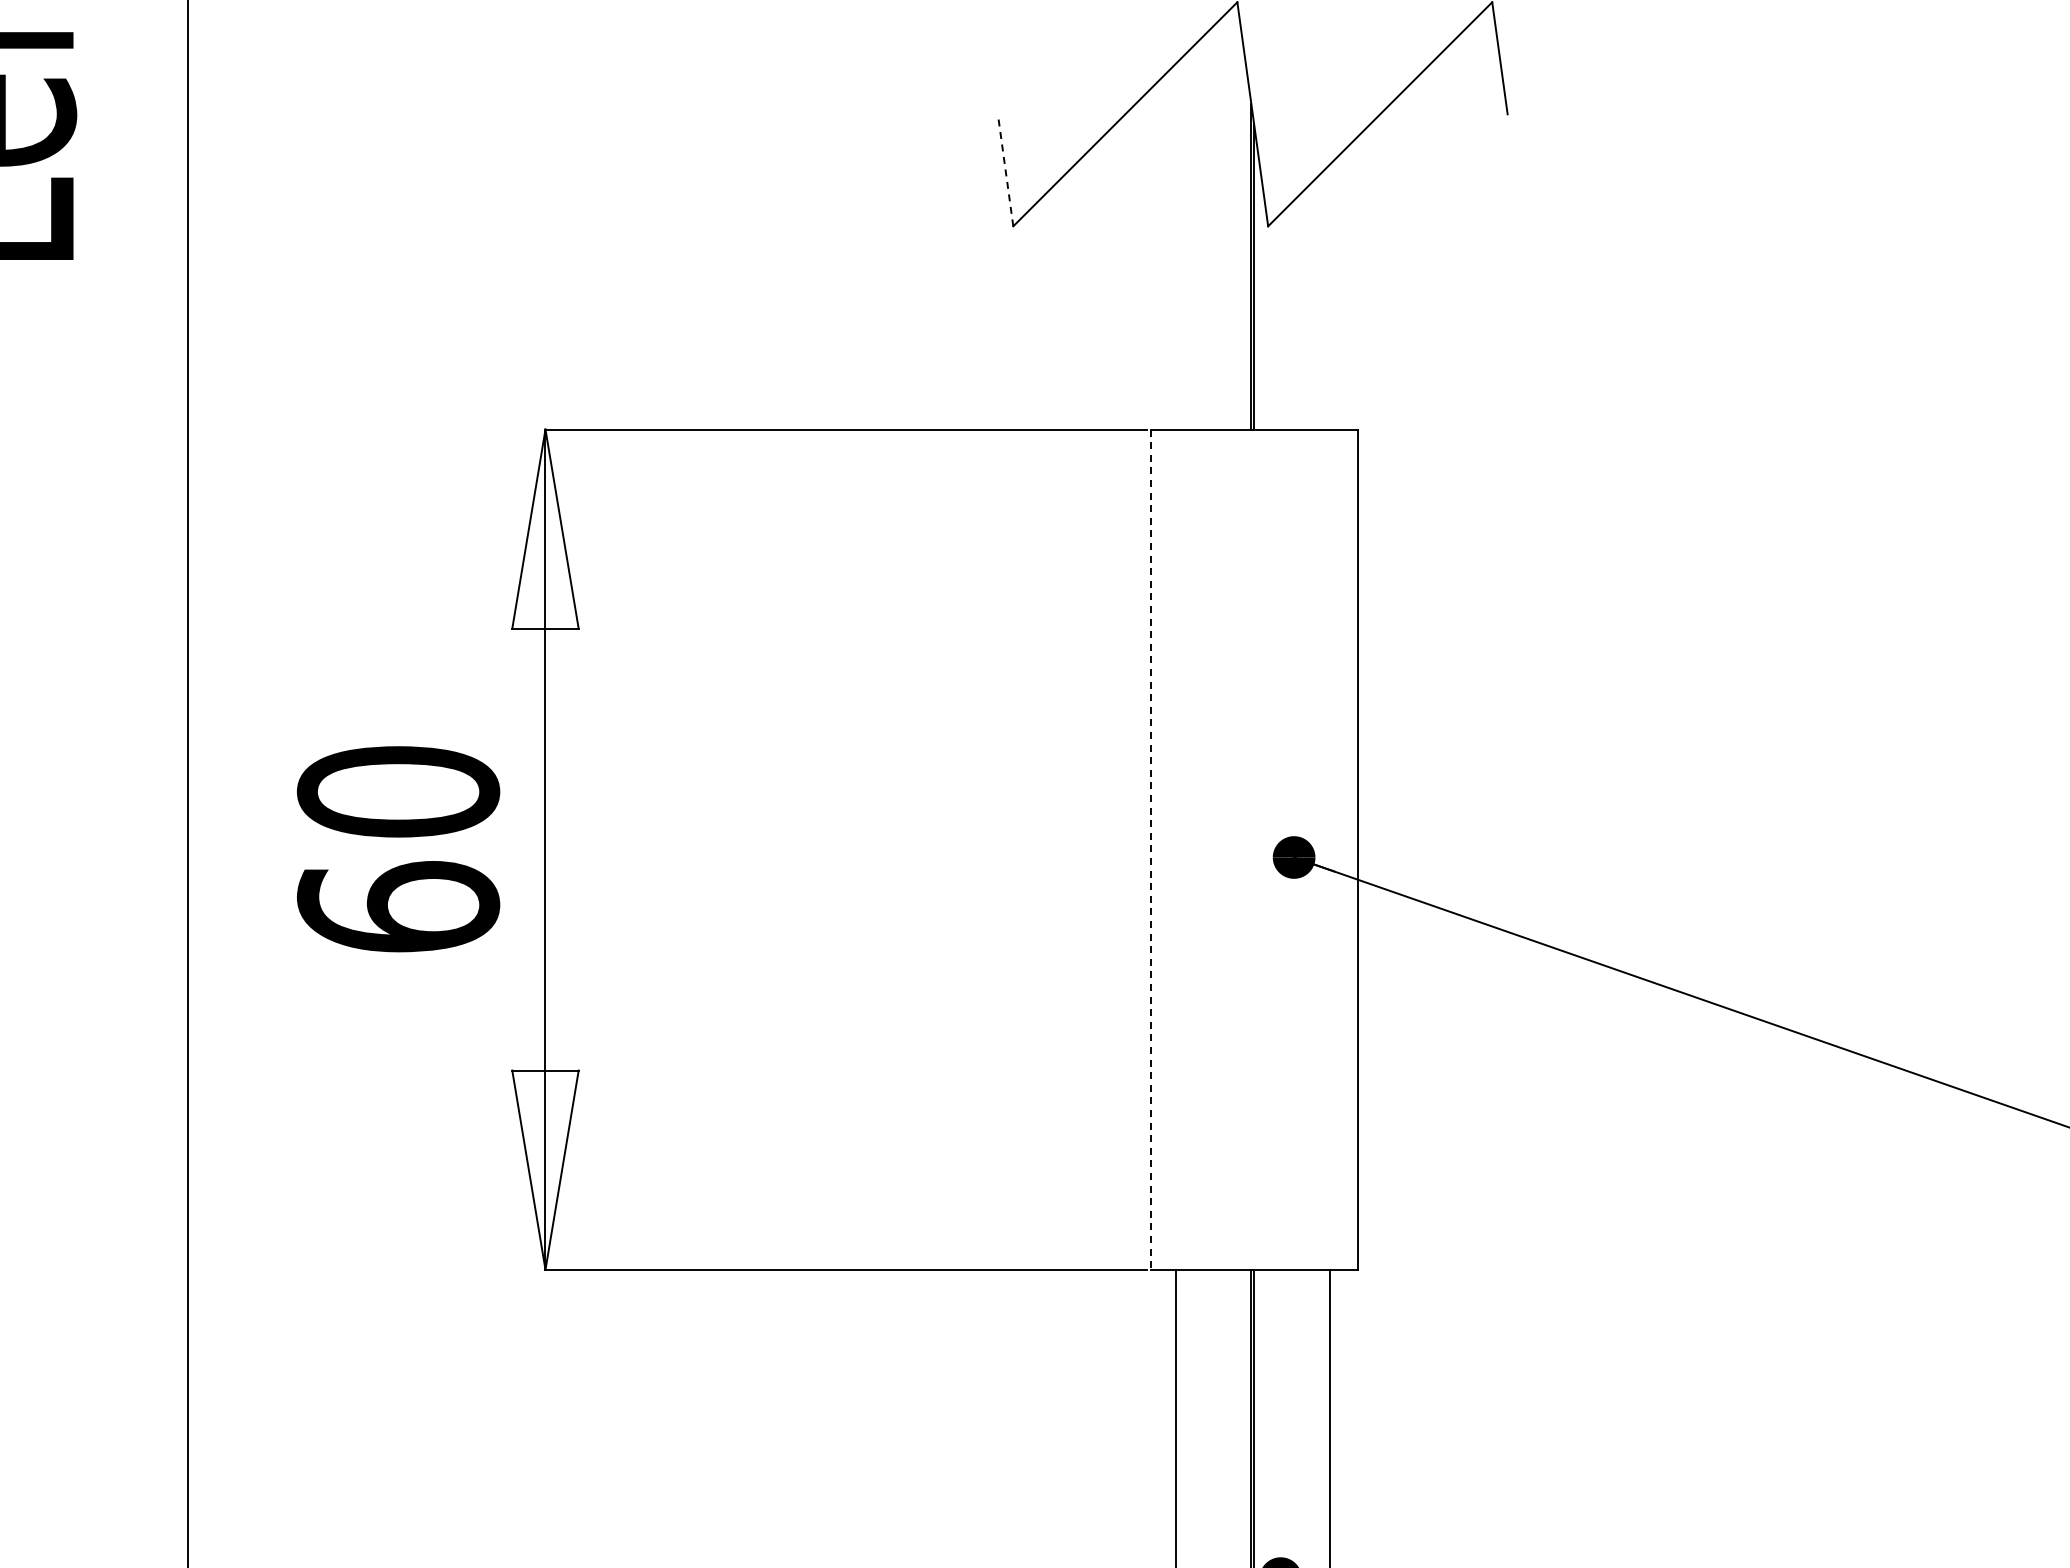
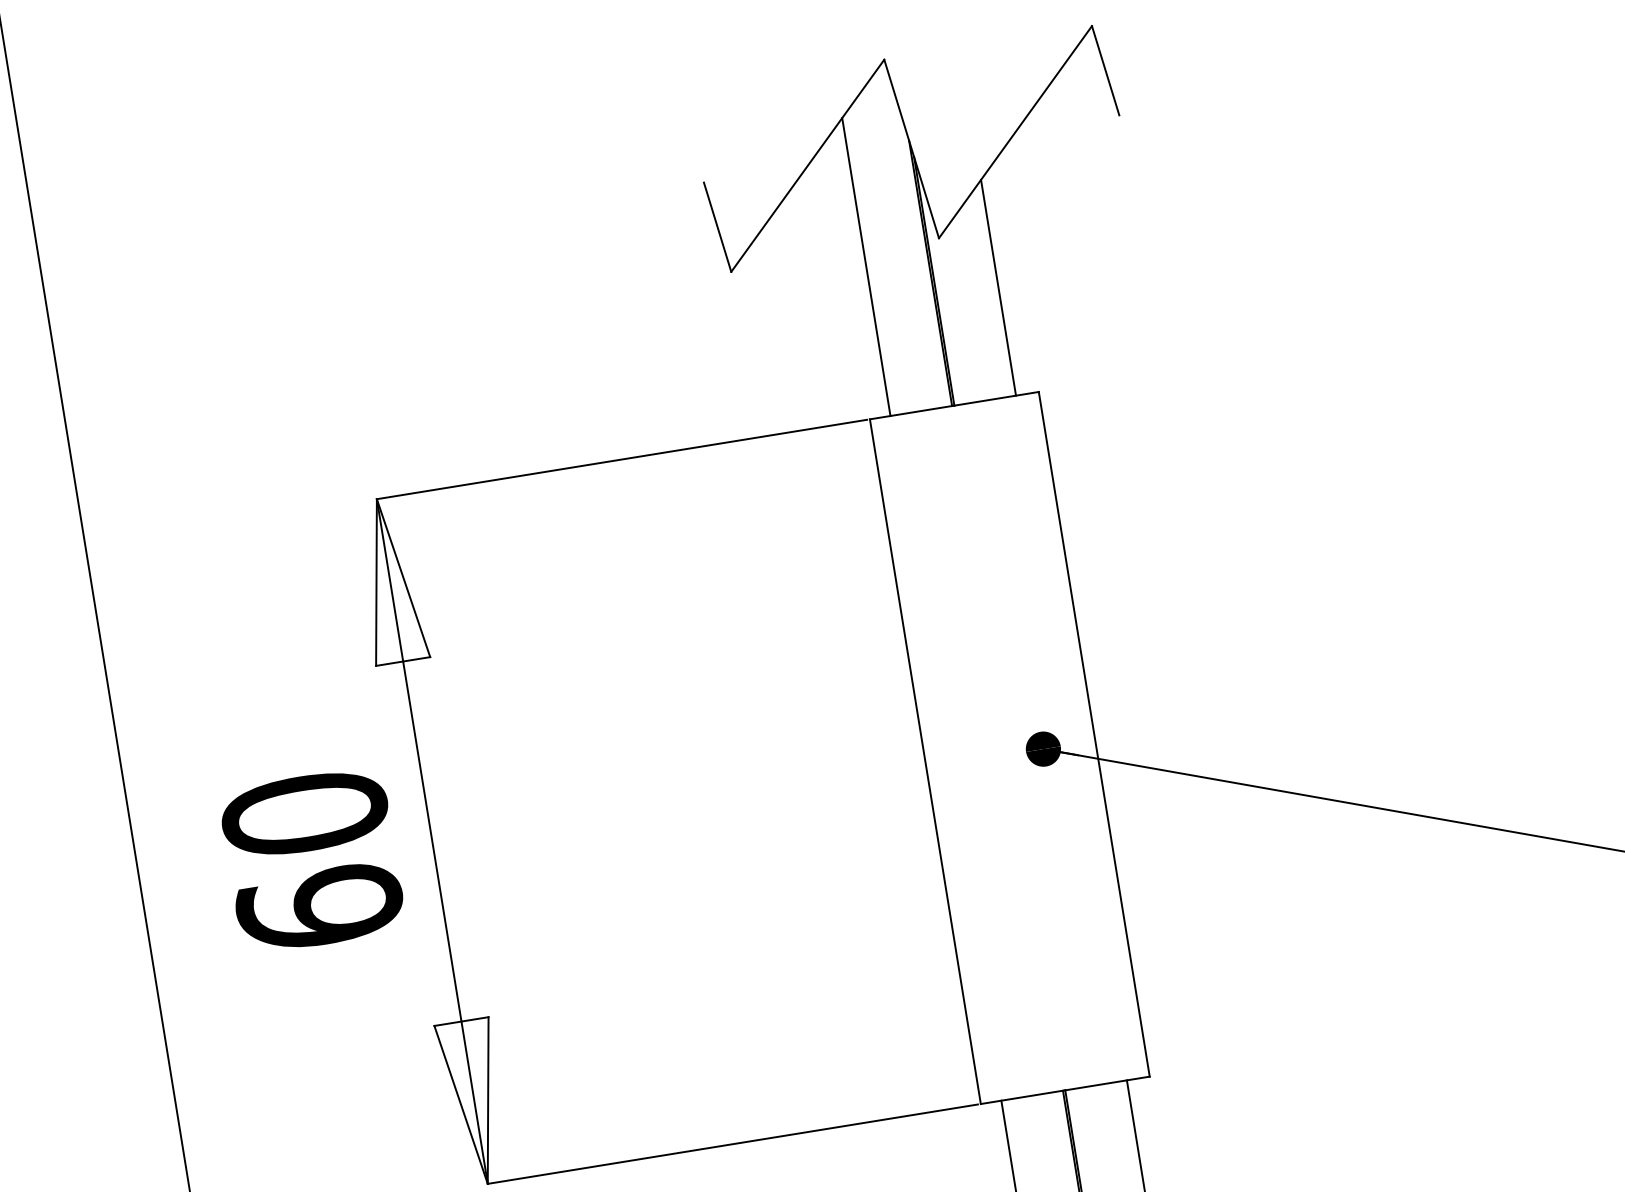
line: (1005, 170) -> (717, 227), dashed -> solid
line: (1175, 246) -> (866, 266), added
line: (1329, 296) -> (998, 287), added
line: (1150, 850) -> (925, 762), dashed -> solid

